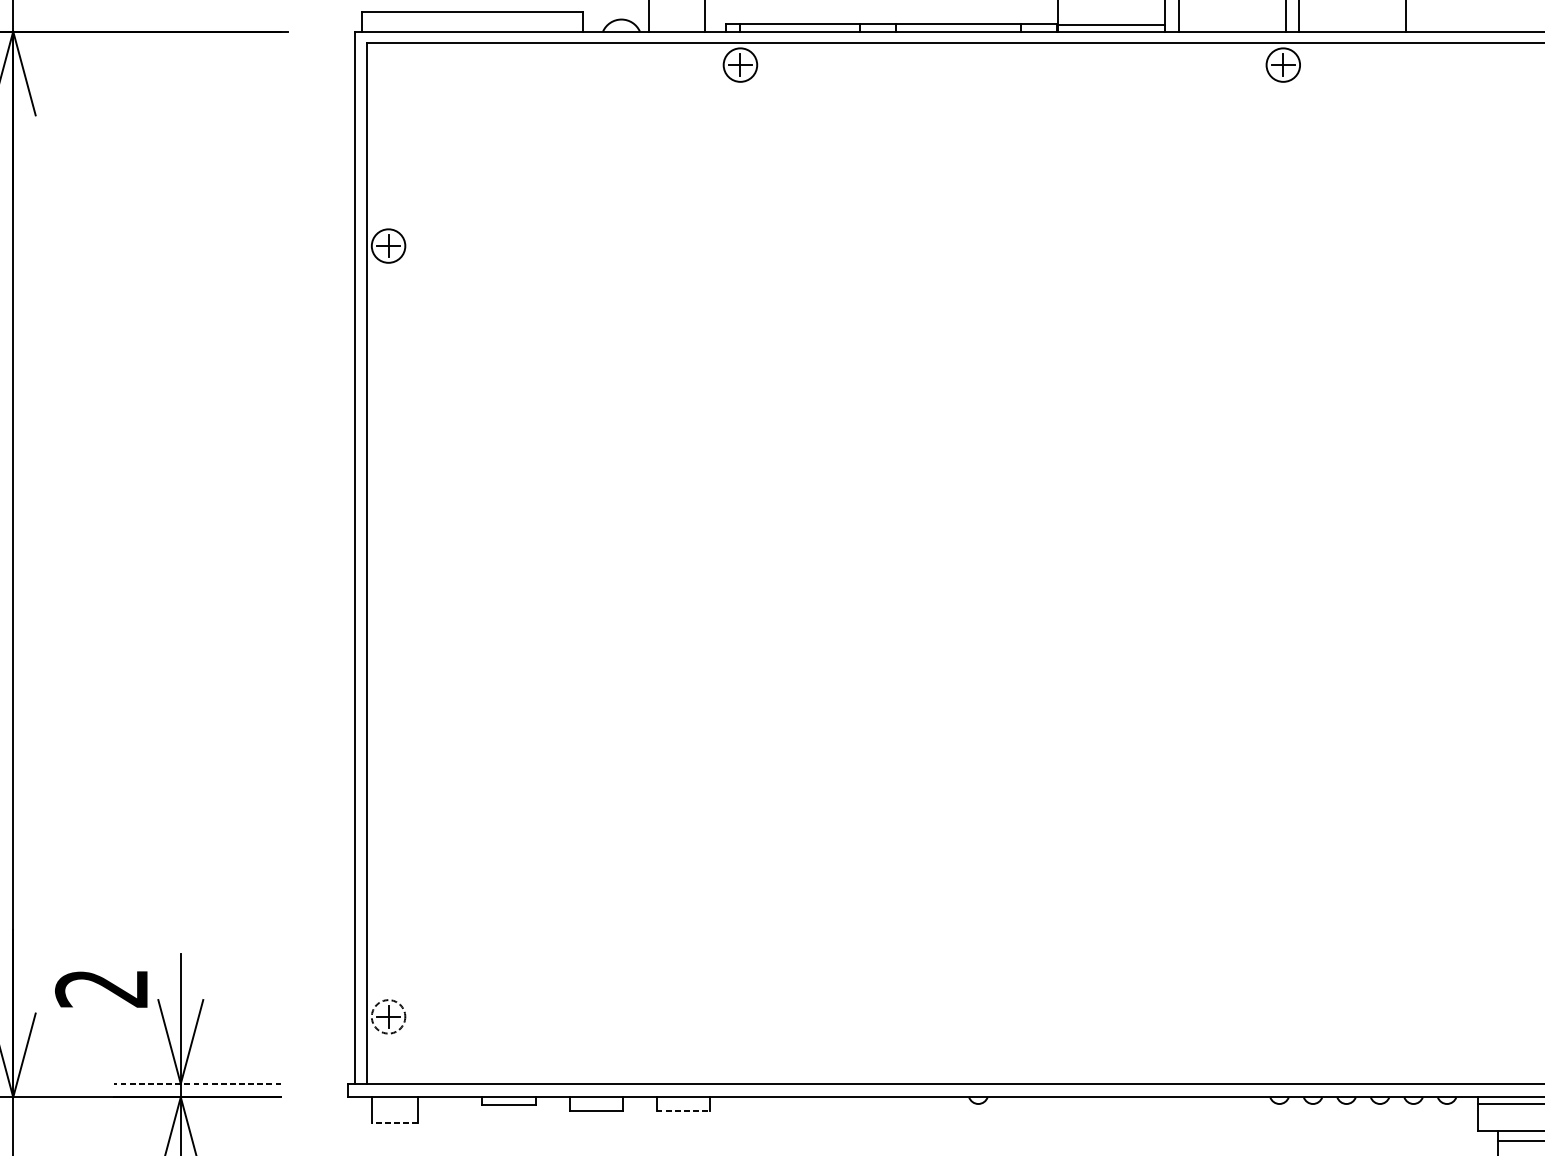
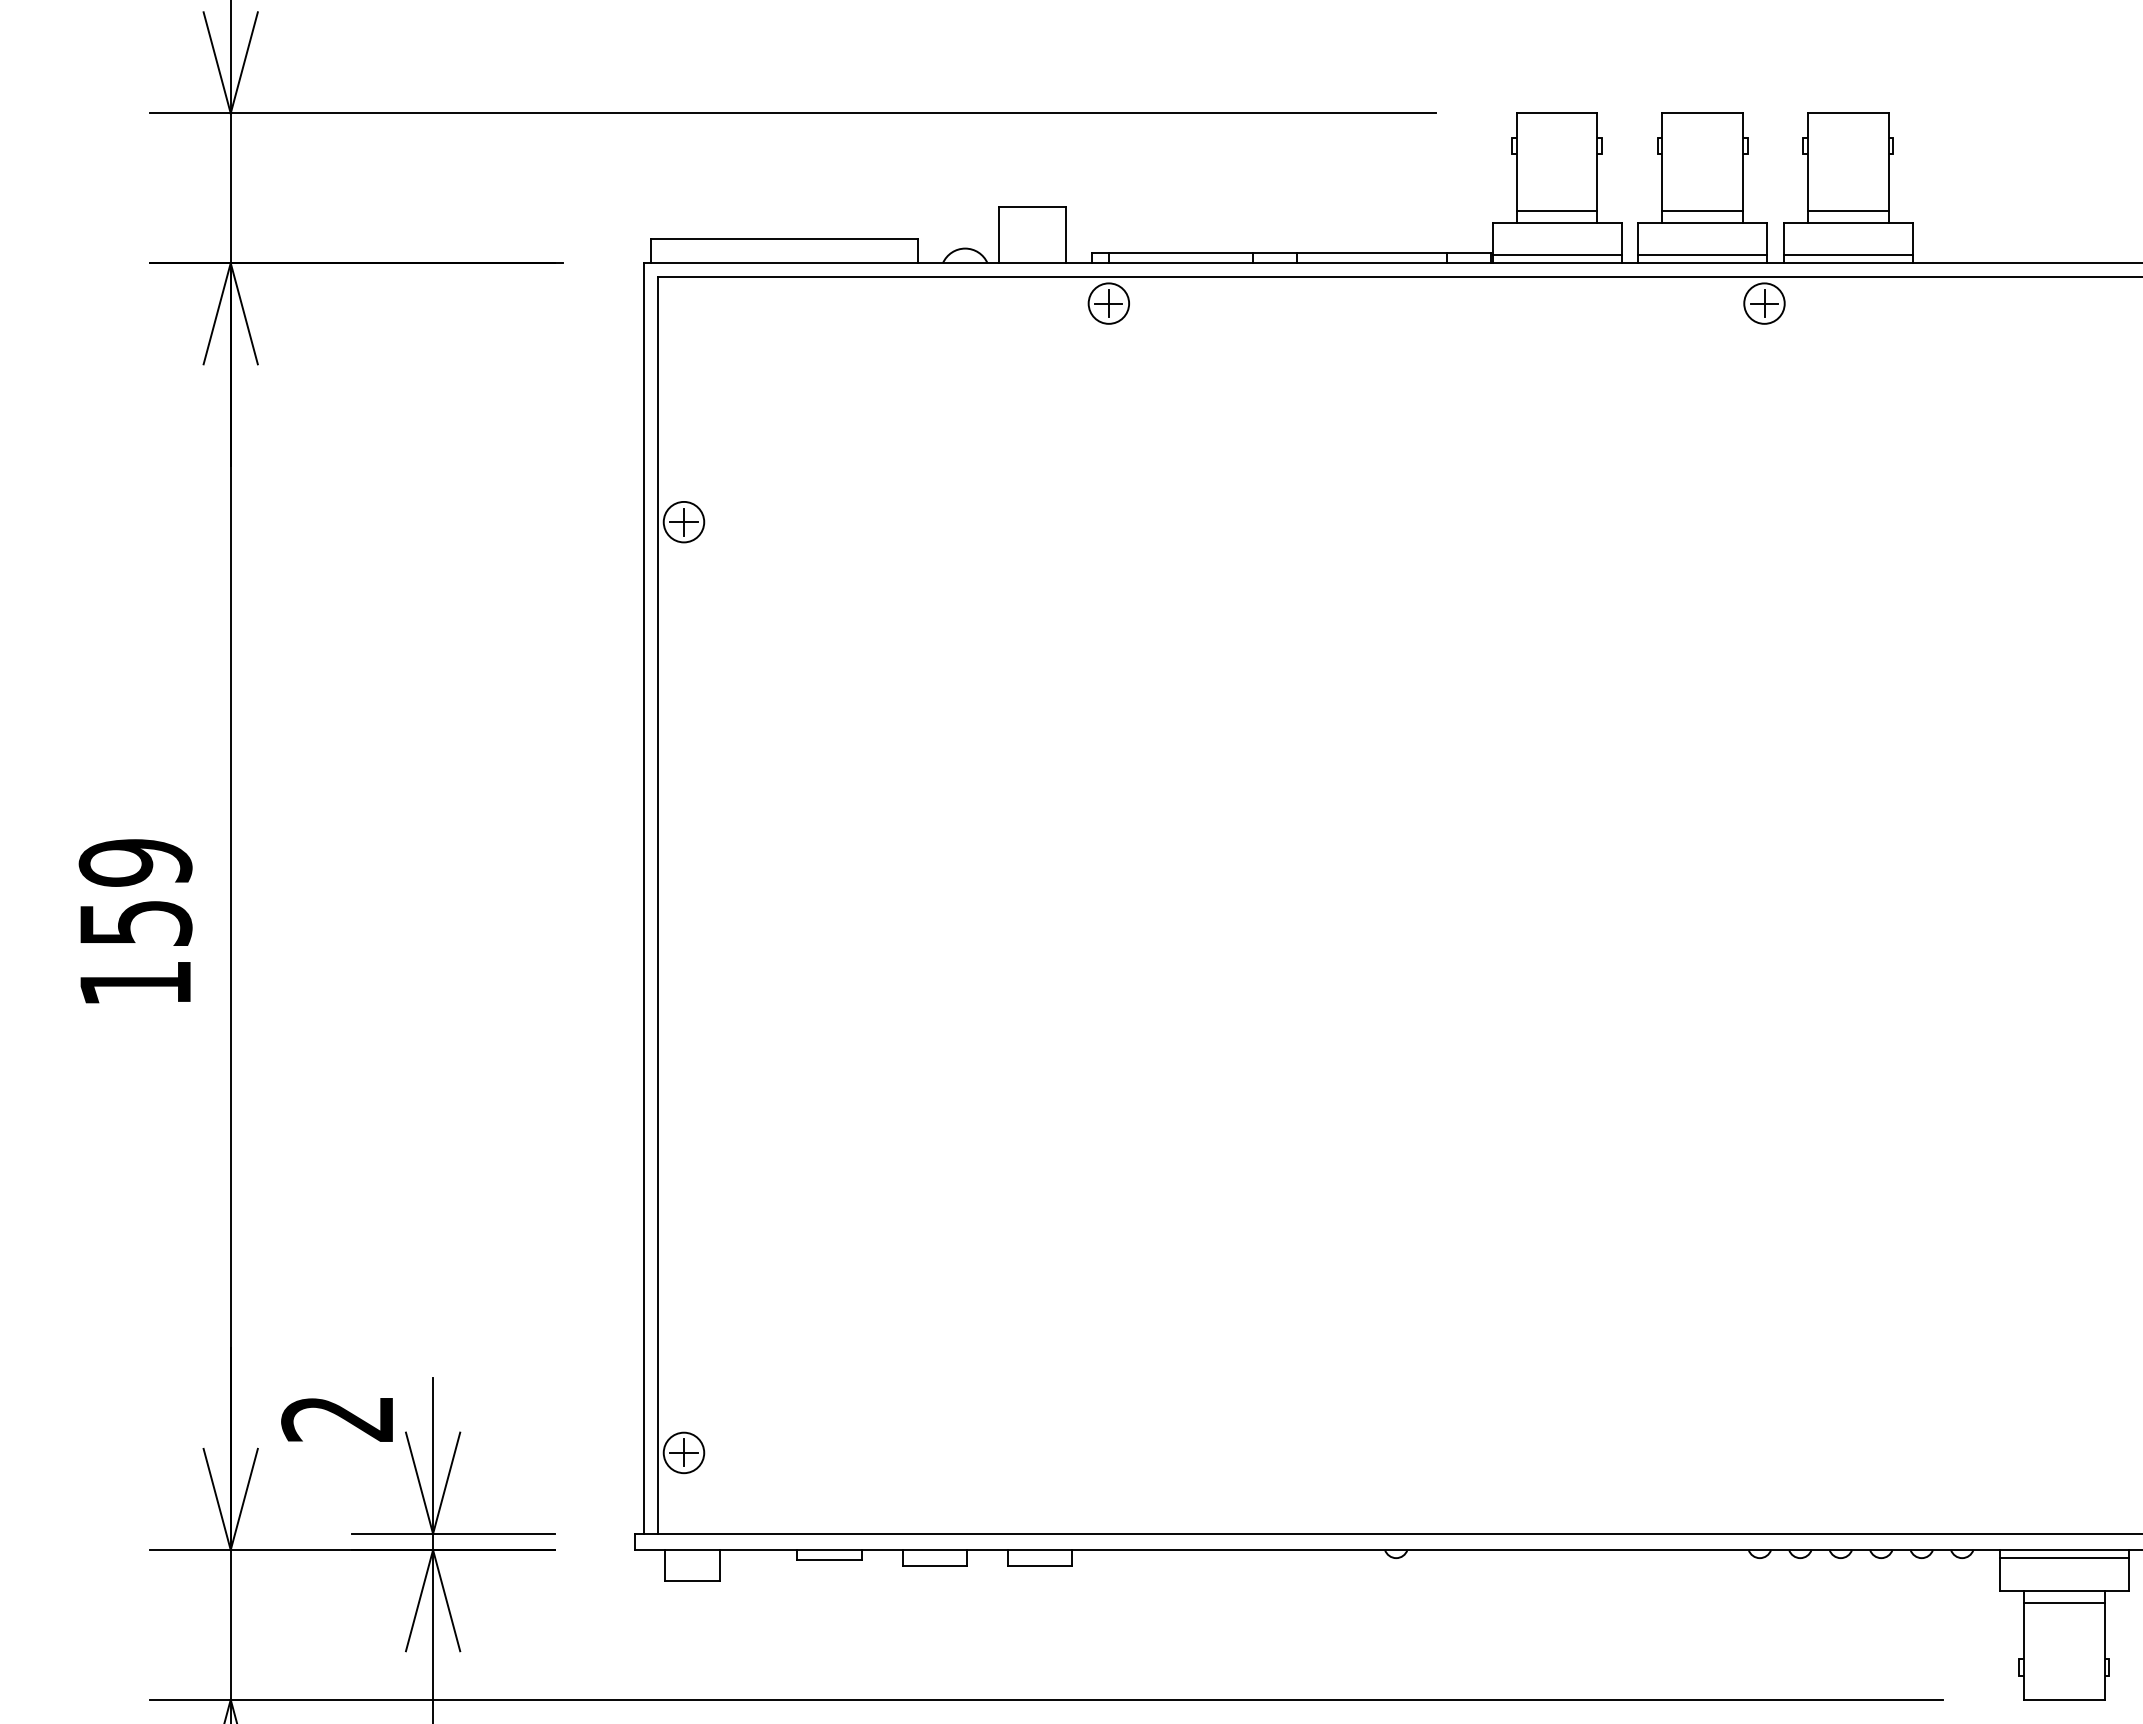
line: (1232, 25) -> (1702, 255), added
line: (1352, 25) -> (1848, 255), added
circle: (388, 1016) -> (683, 1452), dashed -> solid
line: (196, 1083) -> (452, 1533), dashed -> solid
line: (683, 1110) -> (1040, 1566), dashed -> solid
line: (395, 1122) -> (692, 1580), dashed -> solid

